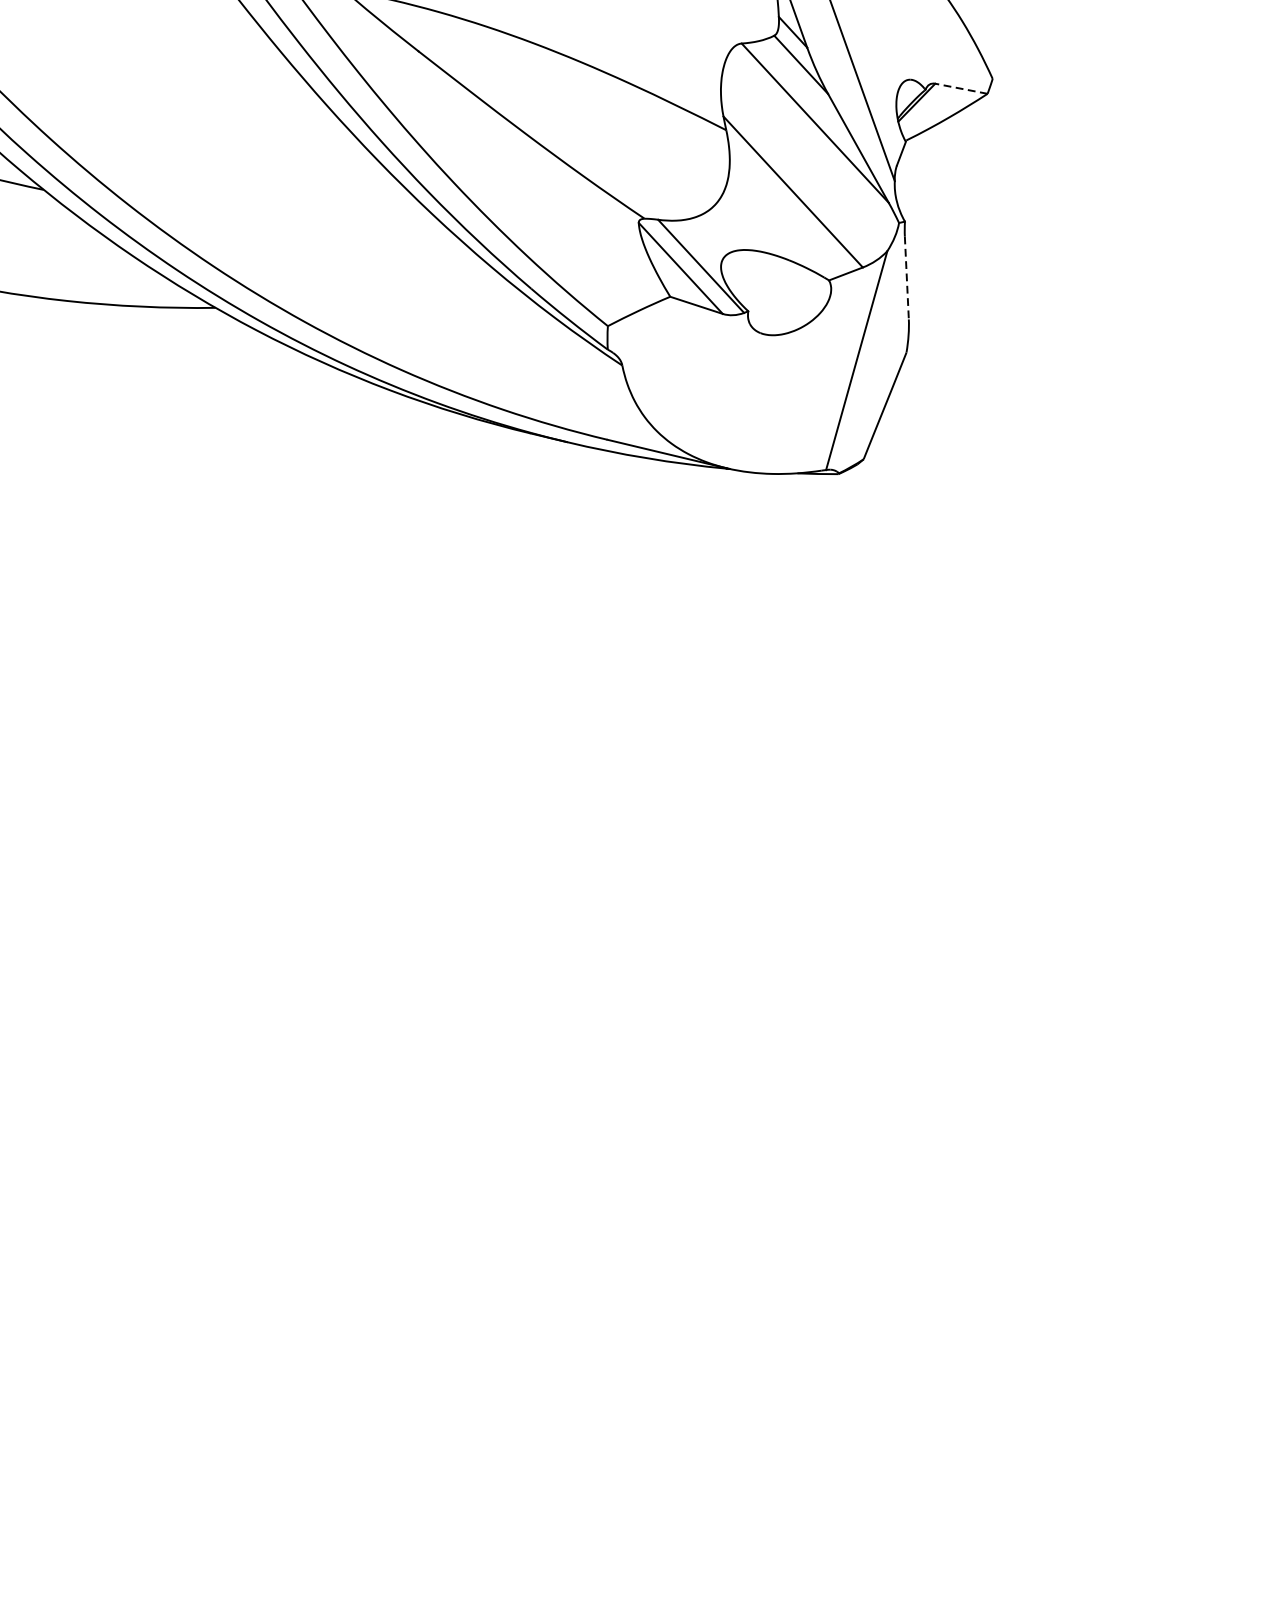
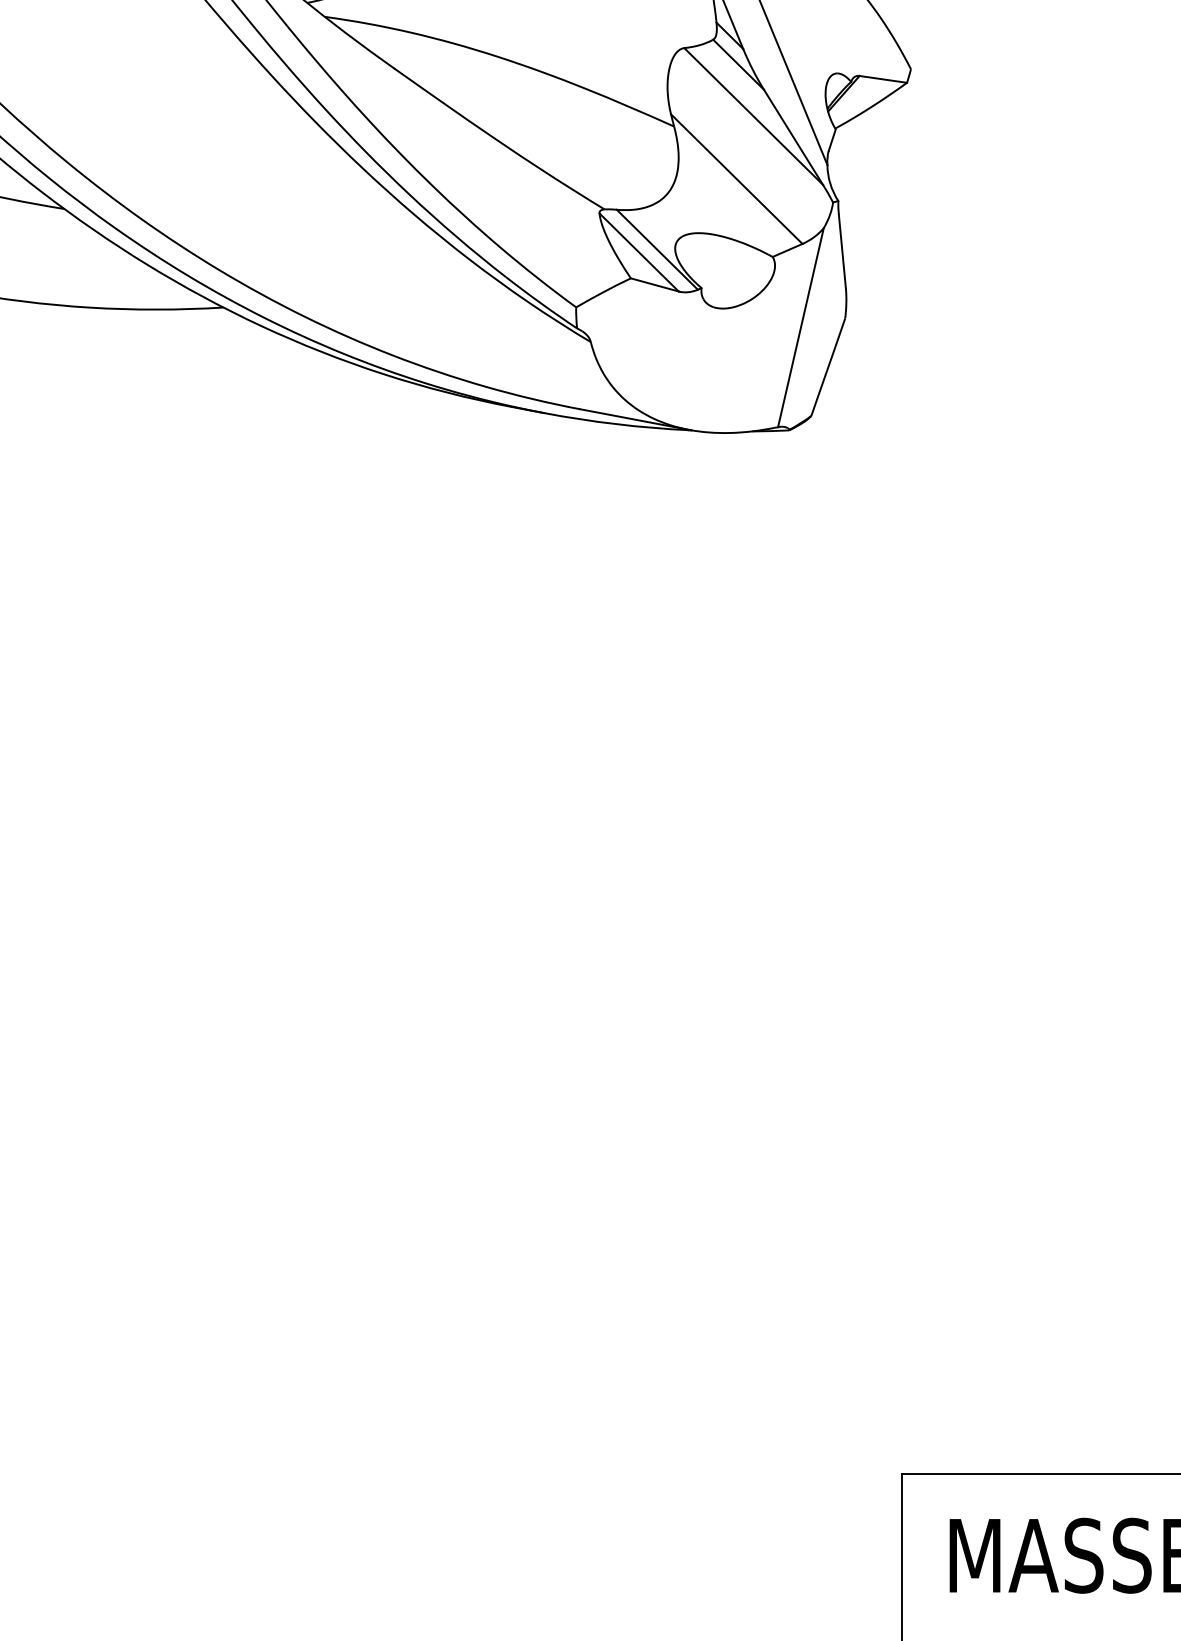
line: (961, 88) -> (883, 79), dashed -> solid
line: (906, 279) -> (842, 252), dashed -> solid

